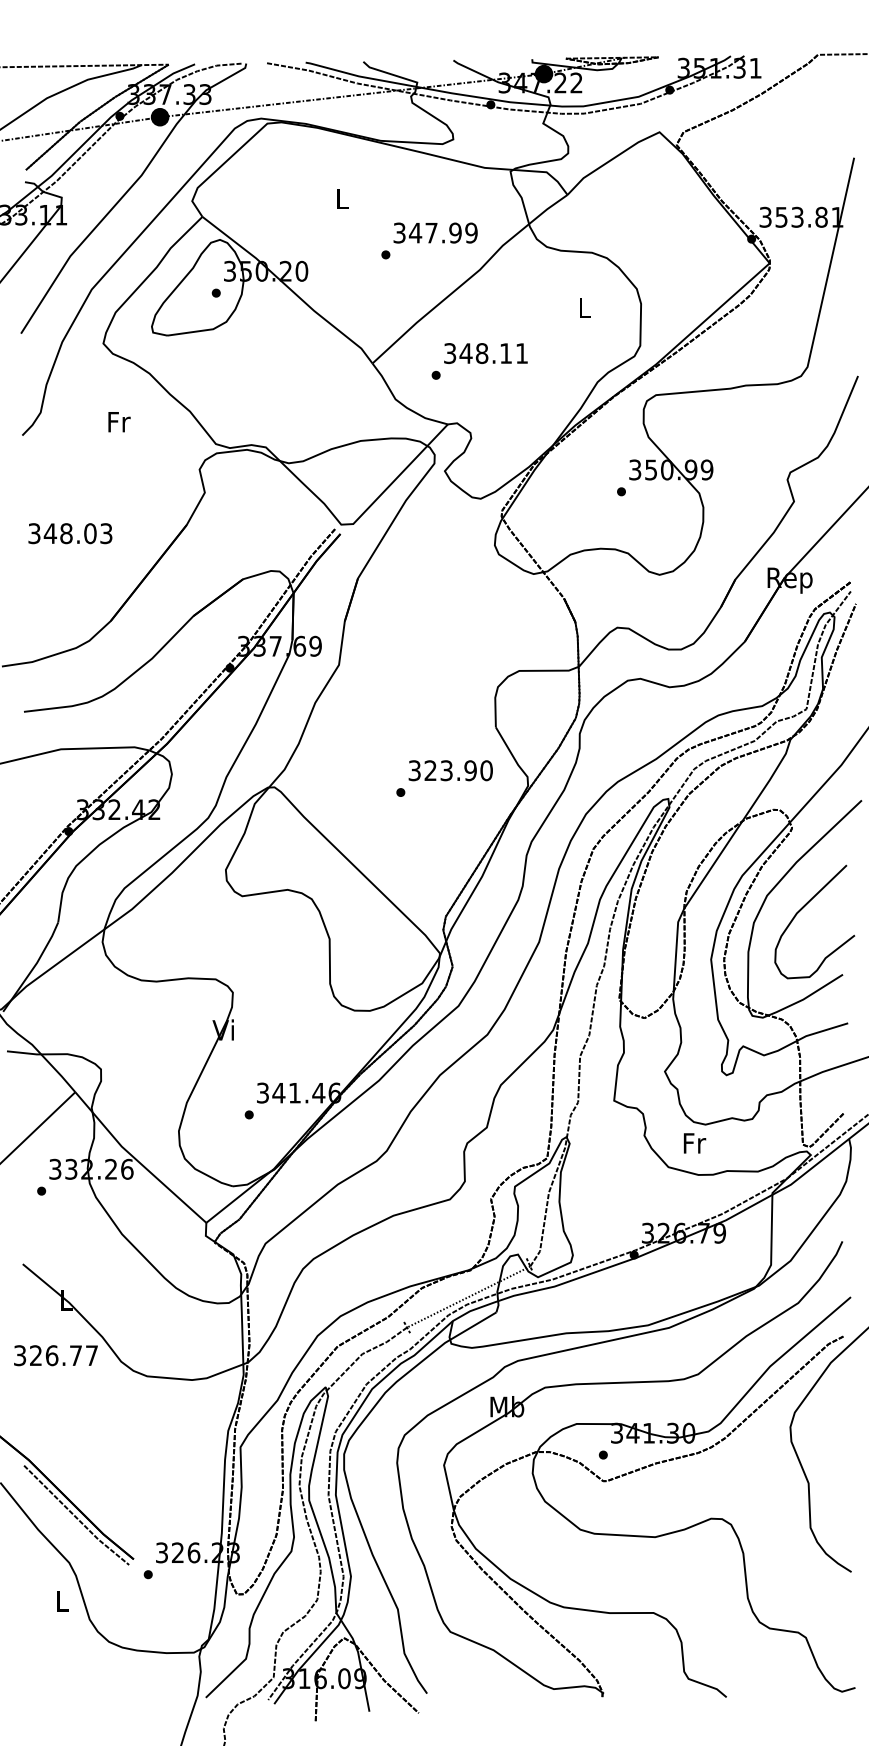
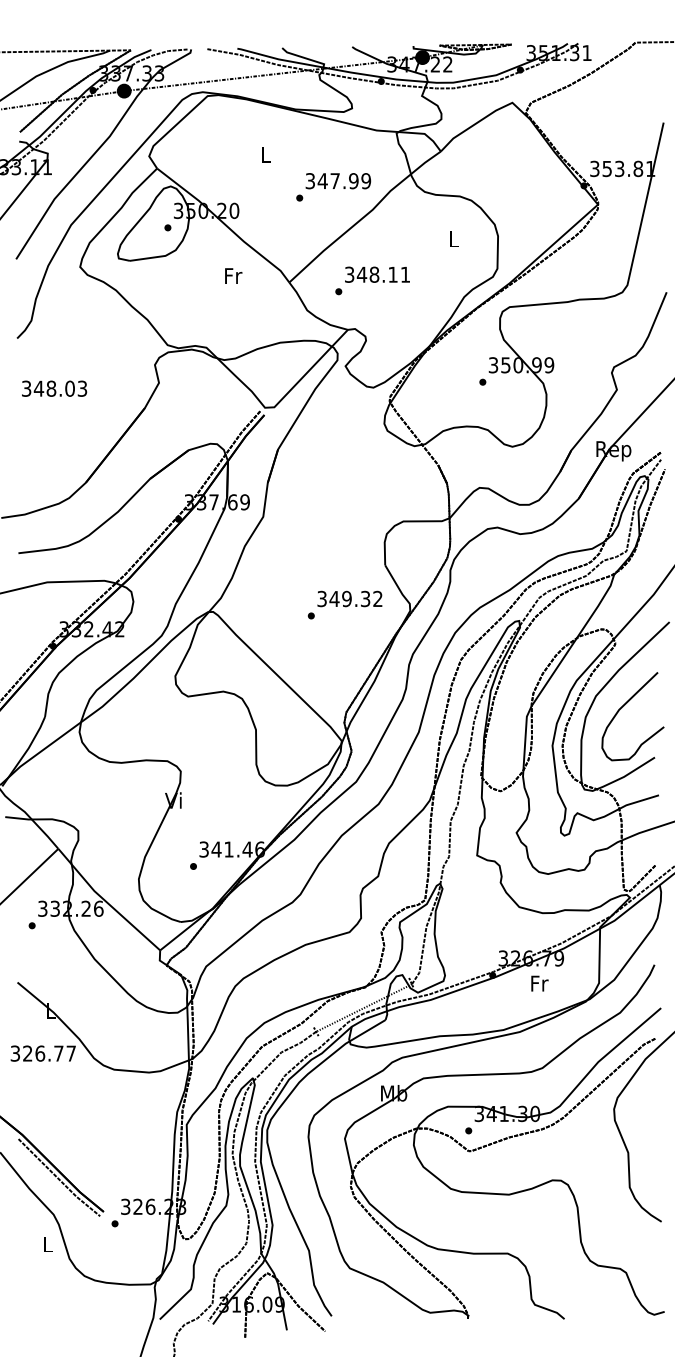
text: (119, 421) -> (233, 275), moved
text: (70, 533) -> (54, 388), moved
text: (457, 770) -> (355, 598), 323.90 -> 349.32
text: (694, 1143) -> (539, 983), moved

